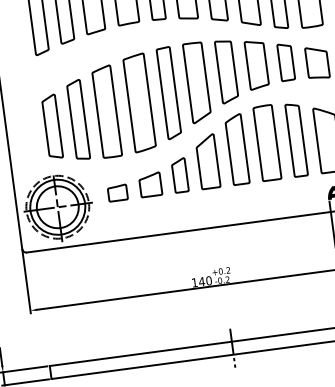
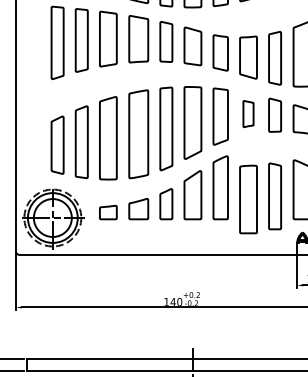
part: (256, 64) -> (248, 113), size x0.6
part: (295, 140) -> (274, 196), moved
part: (267, 143) -> (248, 199), moved

